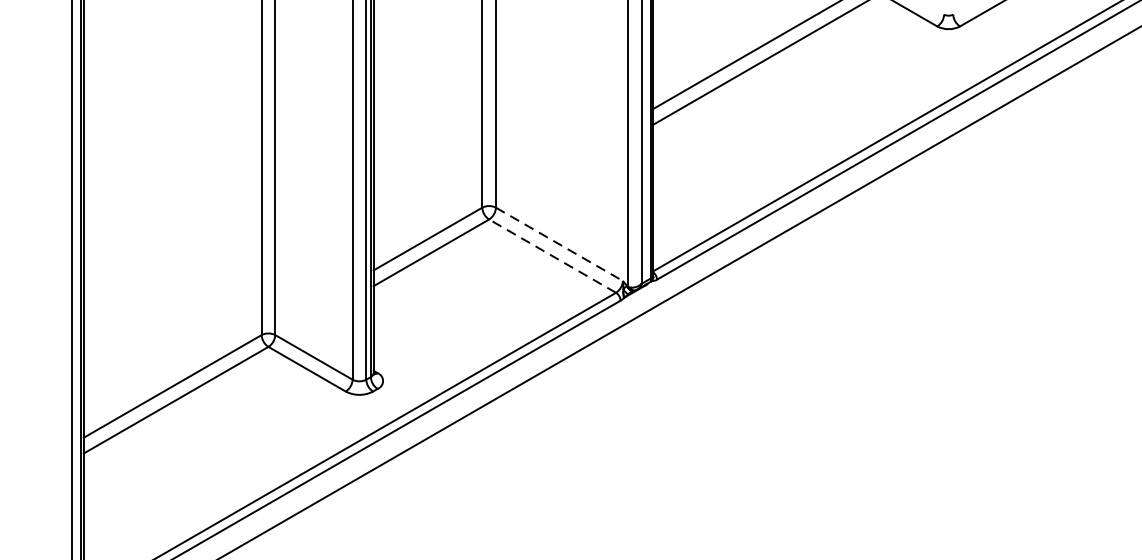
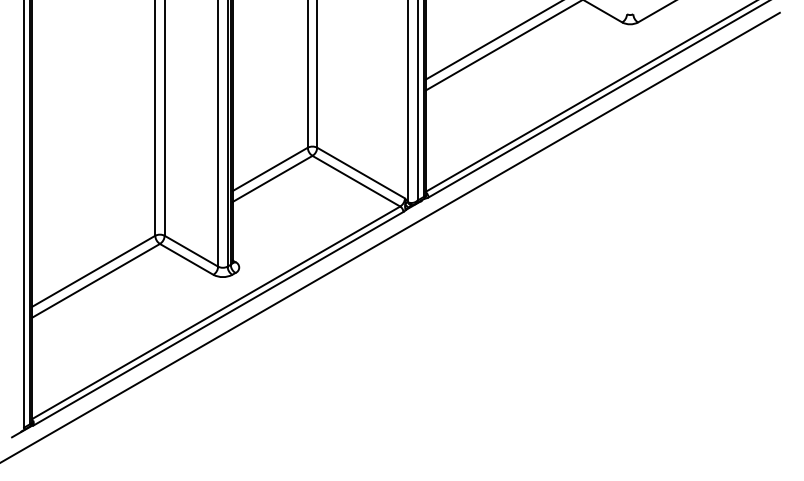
line: (559, 244) -> (361, 173), dashed -> solid
line: (552, 256) -> (356, 181), dashed -> solid

